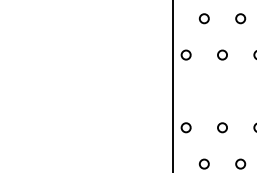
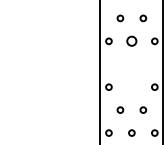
circle: (221, 55) -> (131, 41), size x1.6
circle: (221, 126) -> (131, 86), removed

